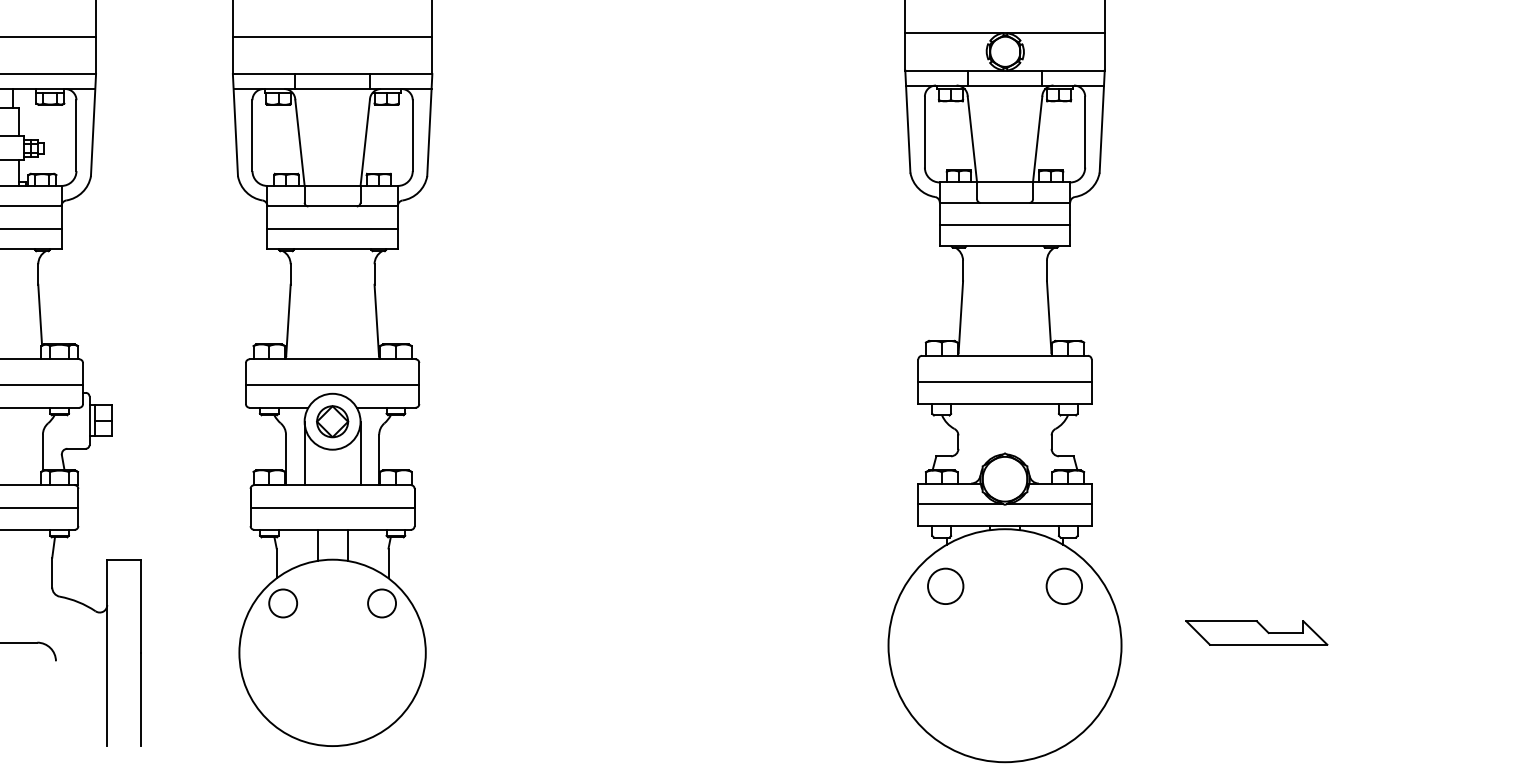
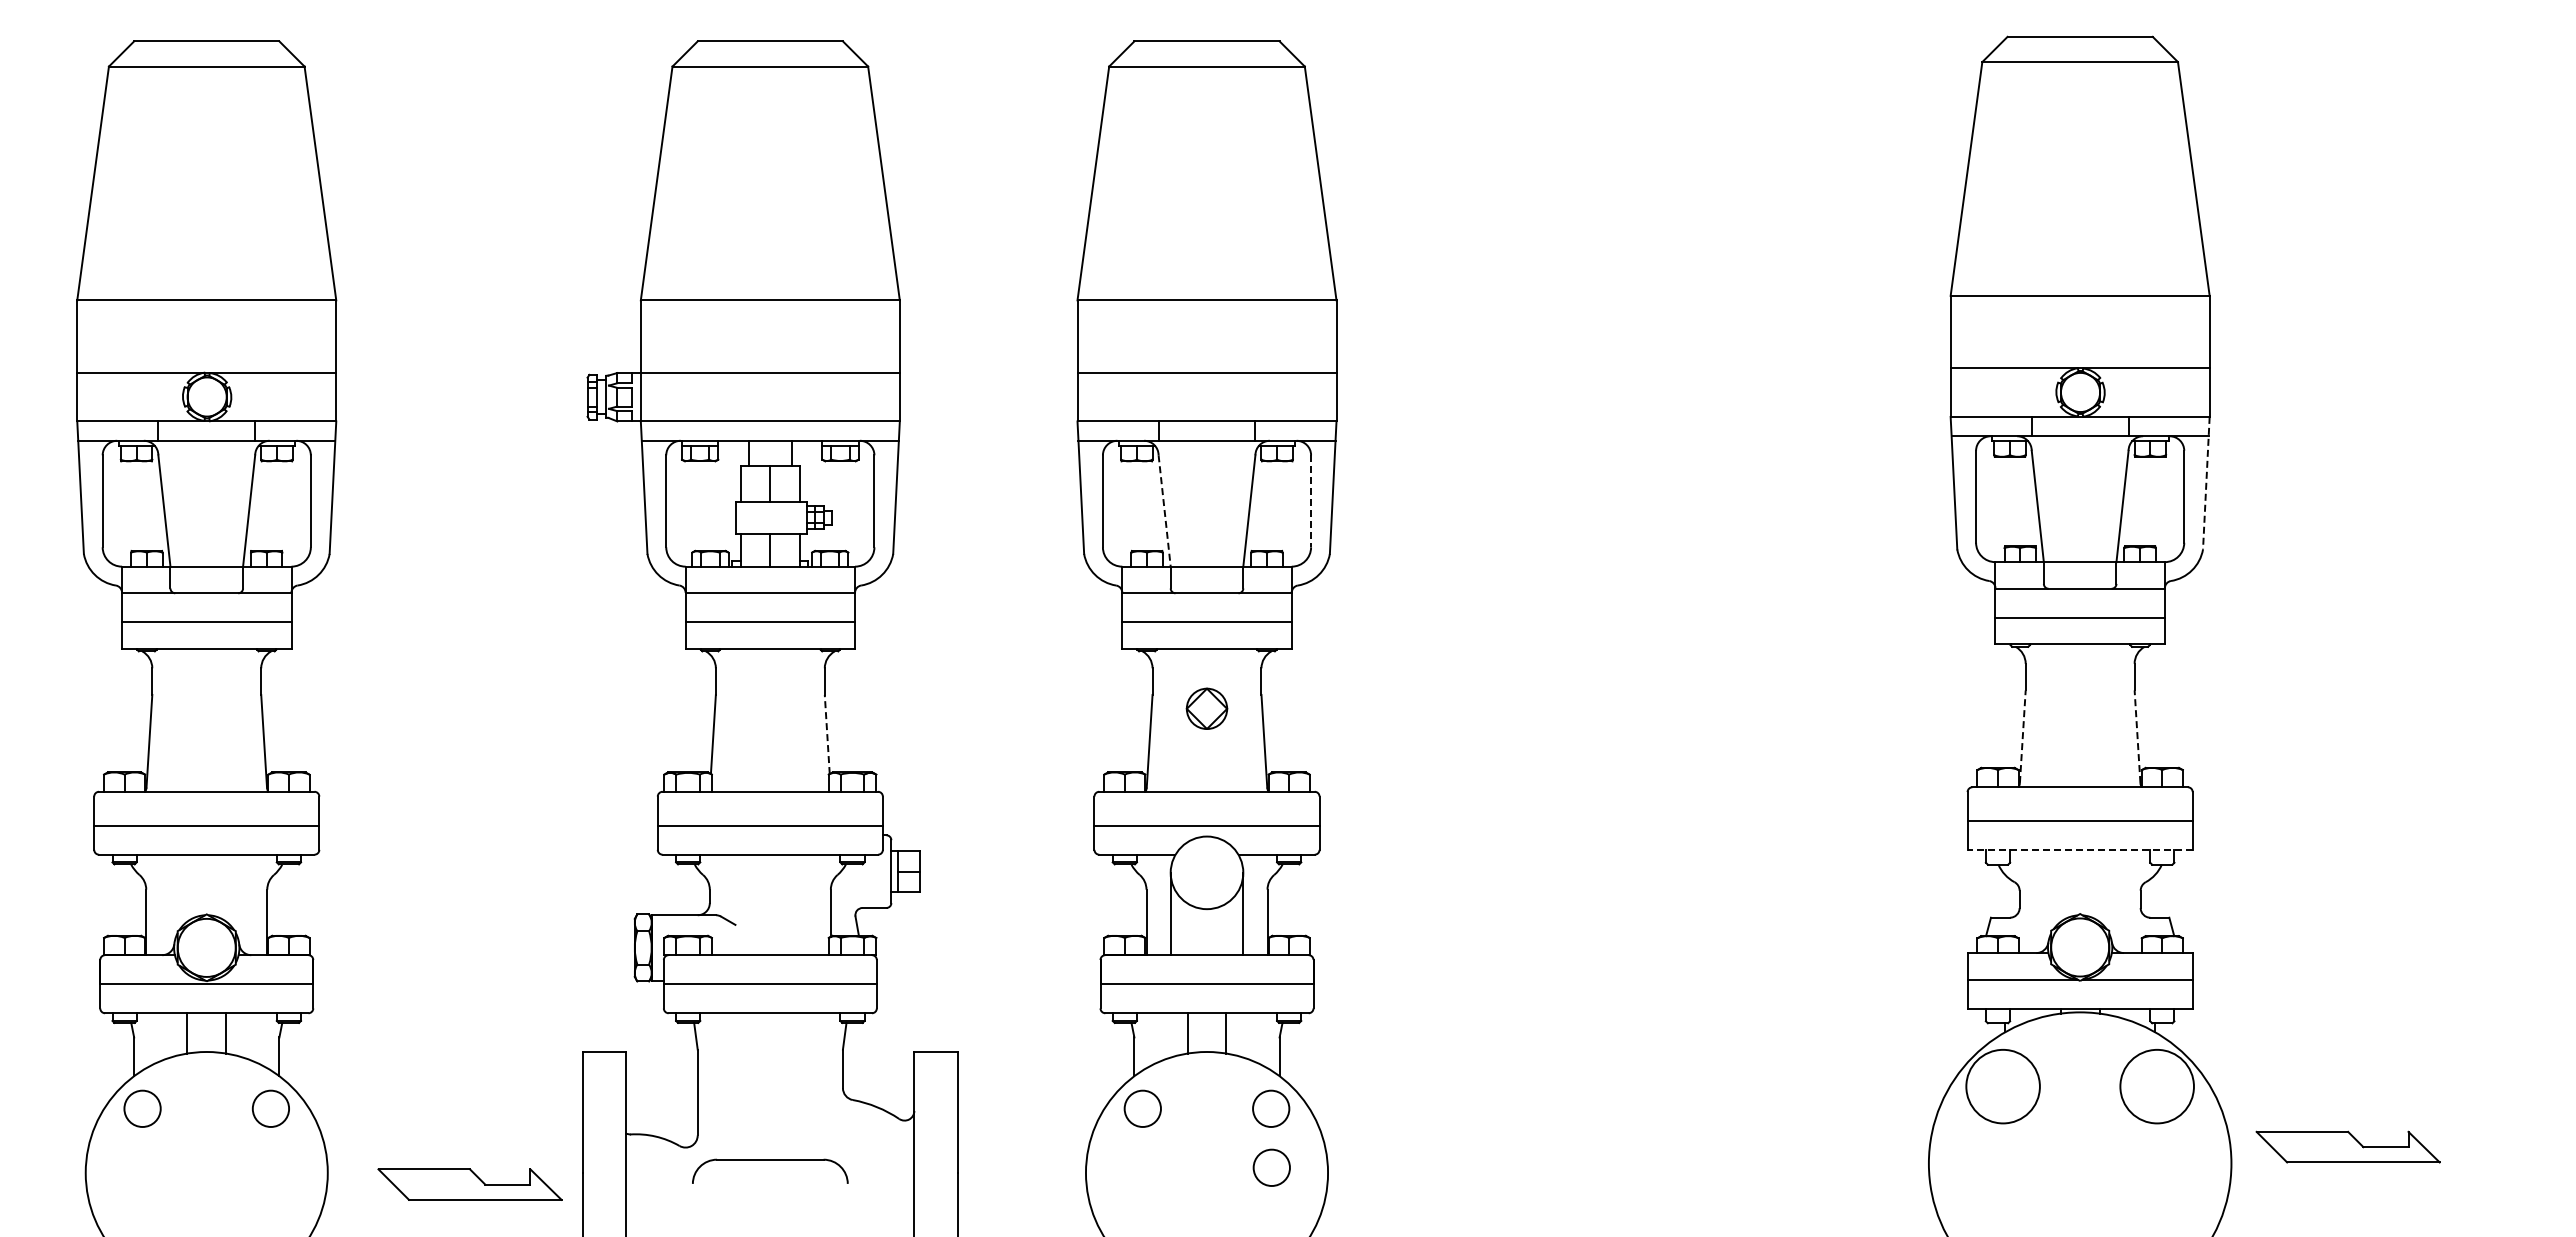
line: (1102, 121) -> (2206, 483), solid -> dashed
line: (413, 135) -> (1311, 501), solid -> dashed
line: (299, 143) -> (1164, 511), solid -> dashed
line: (40, 315) -> (827, 734), solid -> dashed
line: (960, 316) -> (2022, 736), solid -> dashed
line: (1049, 316) -> (2137, 736), solid -> dashed
line: (1005, 404) -> (2080, 850), solid -> dashed
part: (332, 421) -> (1206, 708), moved
circle: (945, 586) -> (2003, 1086), size x1.6
circle: (1064, 586) -> (2157, 1086), size x1.6
part: (1256, 632) -> (2347, 1146), moved
circle: (382, 648) -> (1271, 1167), added

